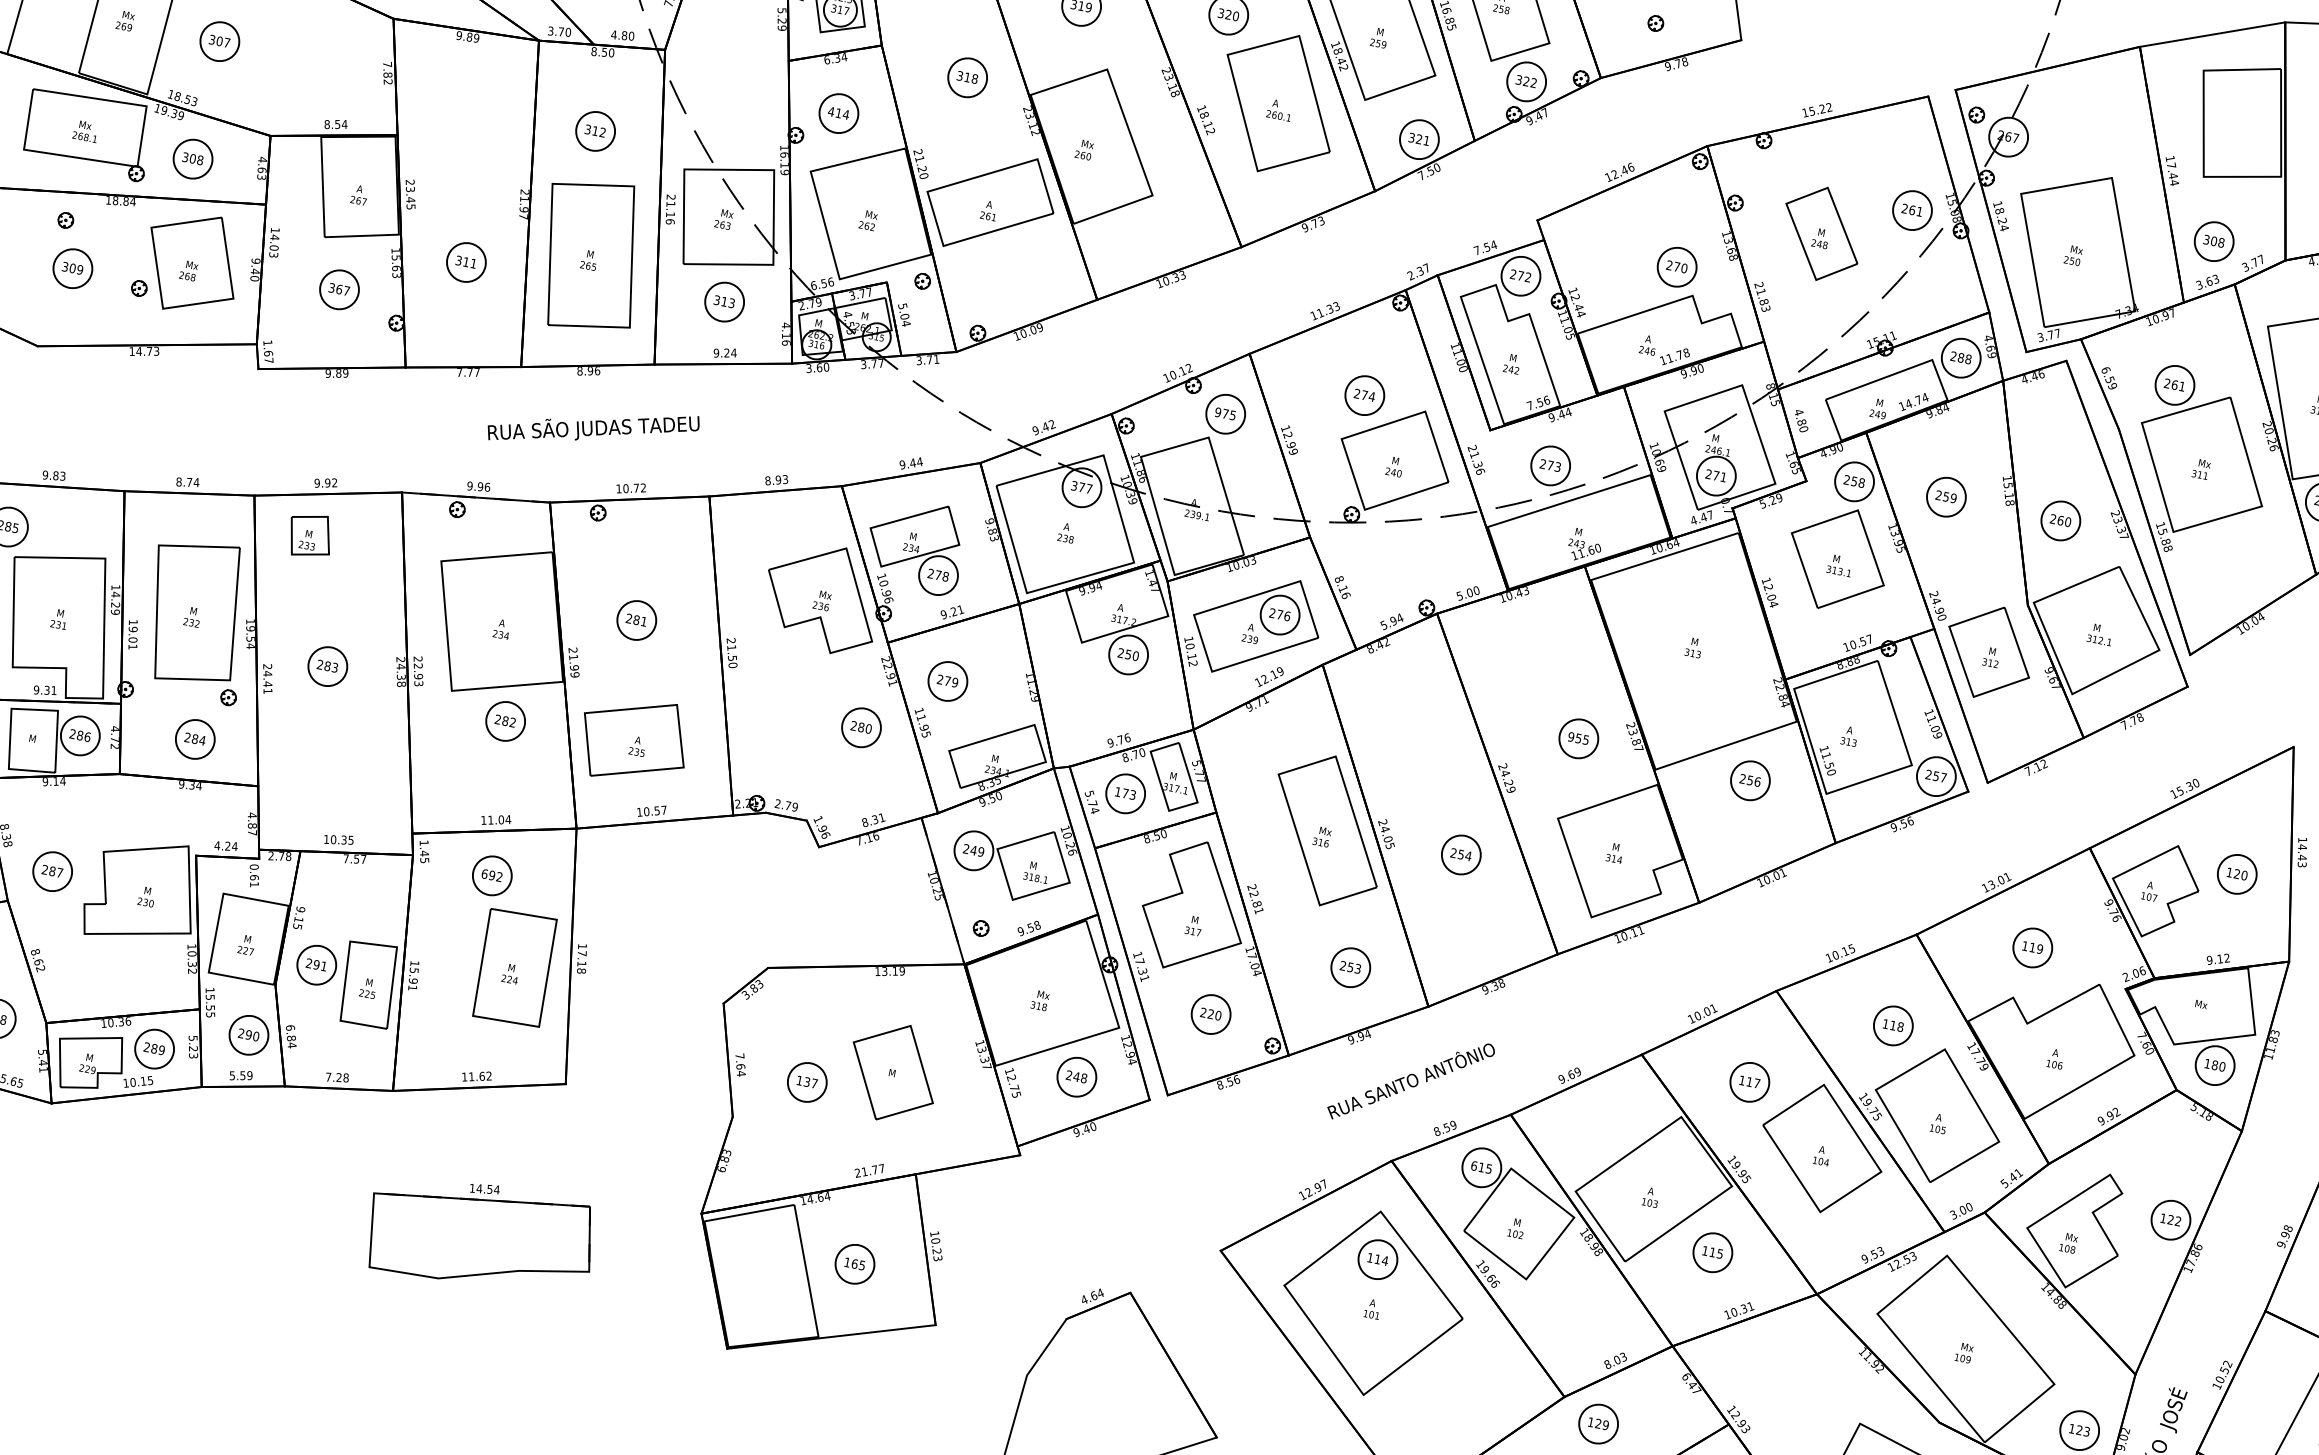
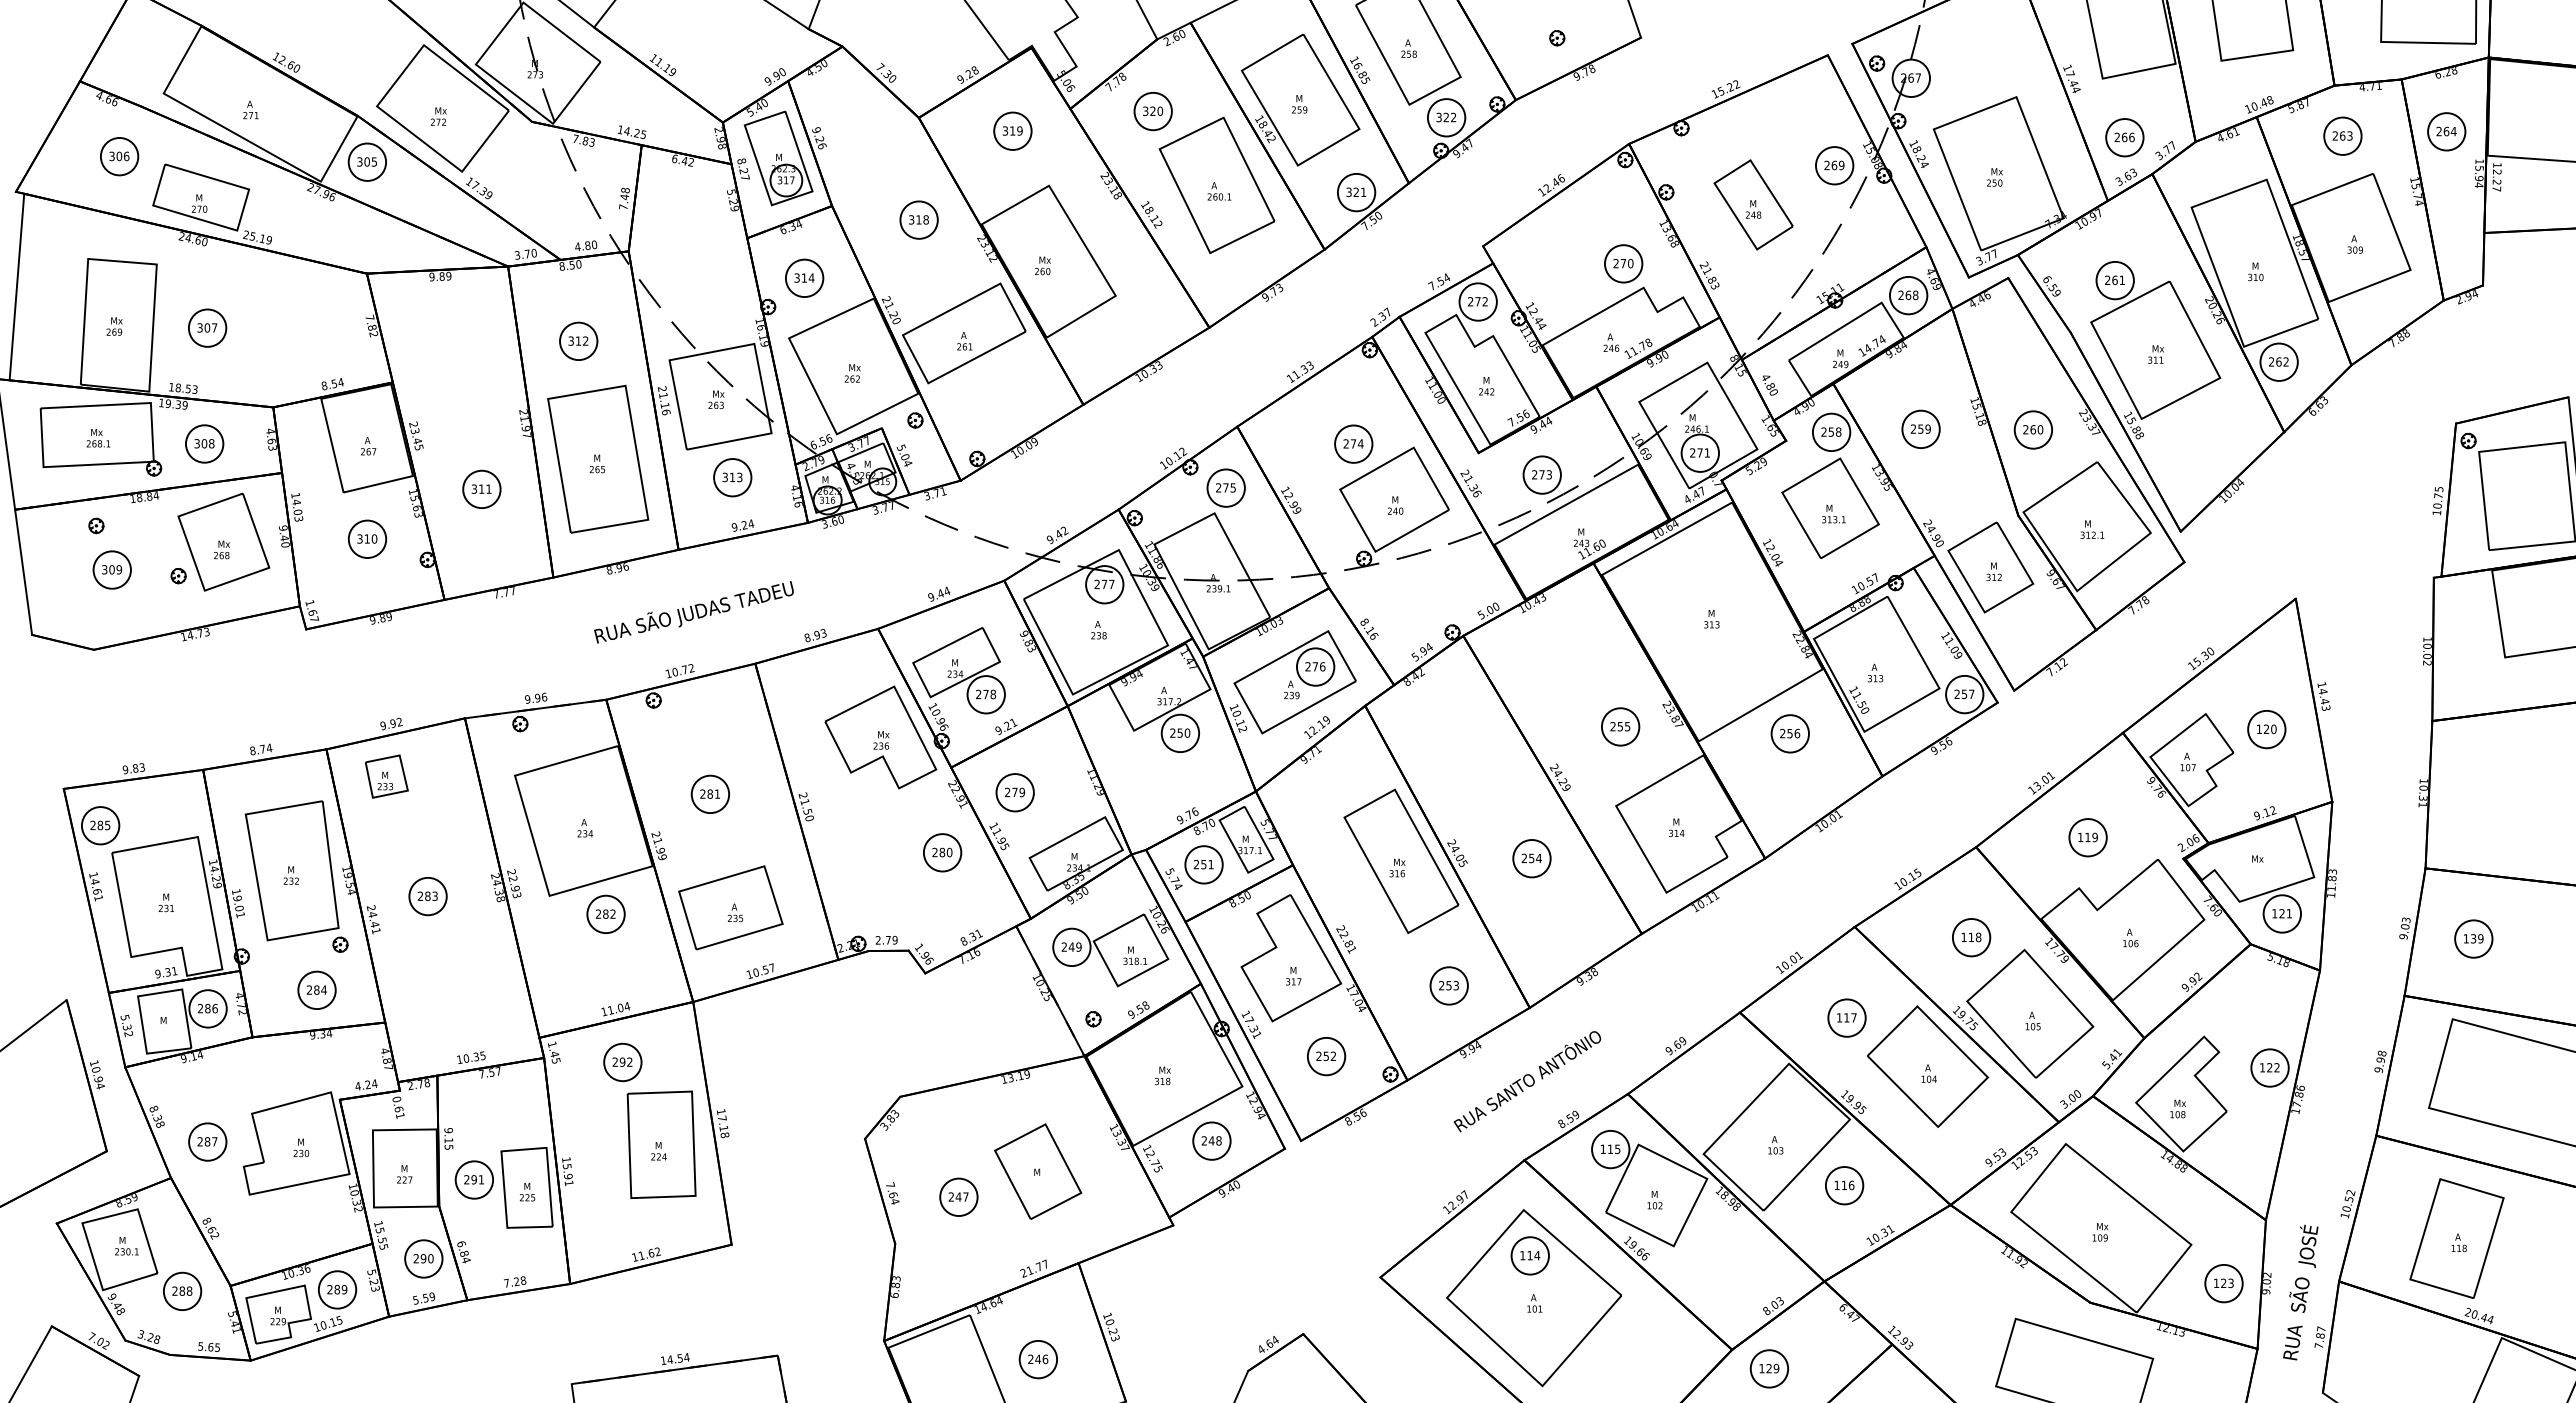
text: (830, 111) -> (796, 277), 414 -> 314
text: (1919, 211) -> (1841, 165), 261 -> 269
text: (2213, 241) -> (2124, 137), 308 -> 266
text: (342, 289) -> (370, 538), 367 -> 310
text: (1961, 357) -> (1908, 294), 288 -> 268
text: (1217, 411) -> (1218, 487), 975 -> 275
text: (592, 428) -> (693, 612), moved
text: (1073, 485) -> (1096, 584), 377 -> 277
text: (1570, 736) -> (1612, 726), 955 -> 255
text: (1125, 793) -> (1203, 864), 173 -> 251
text: (485, 873) -> (615, 1061), 692 -> 292
text: (1214, 1015) -> (1329, 1056), 220 -> 252
text: (2218, 1065) -> (2285, 913), 180 -> 121
text: (802, 1080) -> (954, 1196), 137 -> 247
text: (1474, 1165) -> (1603, 1148), 615 -> 115
text: (1719, 1253) -> (1851, 1185), 115 -> 116
text: (855, 1264) -> (1038, 1359), 165 -> 246

